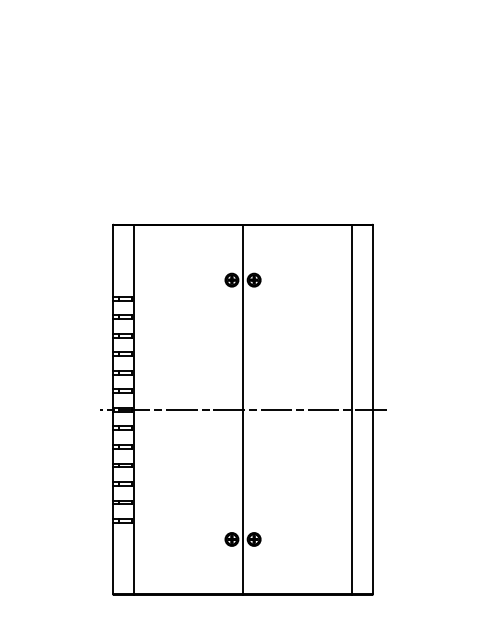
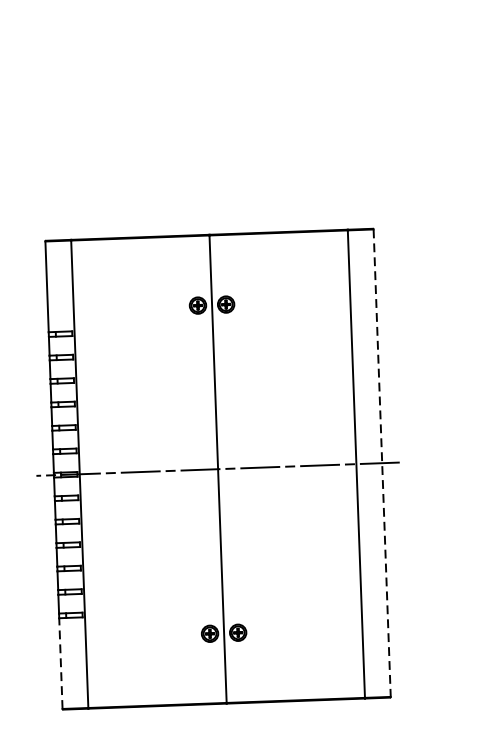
line: (372, 409) -> (381, 462), solid -> dashed
line: (113, 558) -> (61, 663), solid -> dashed

